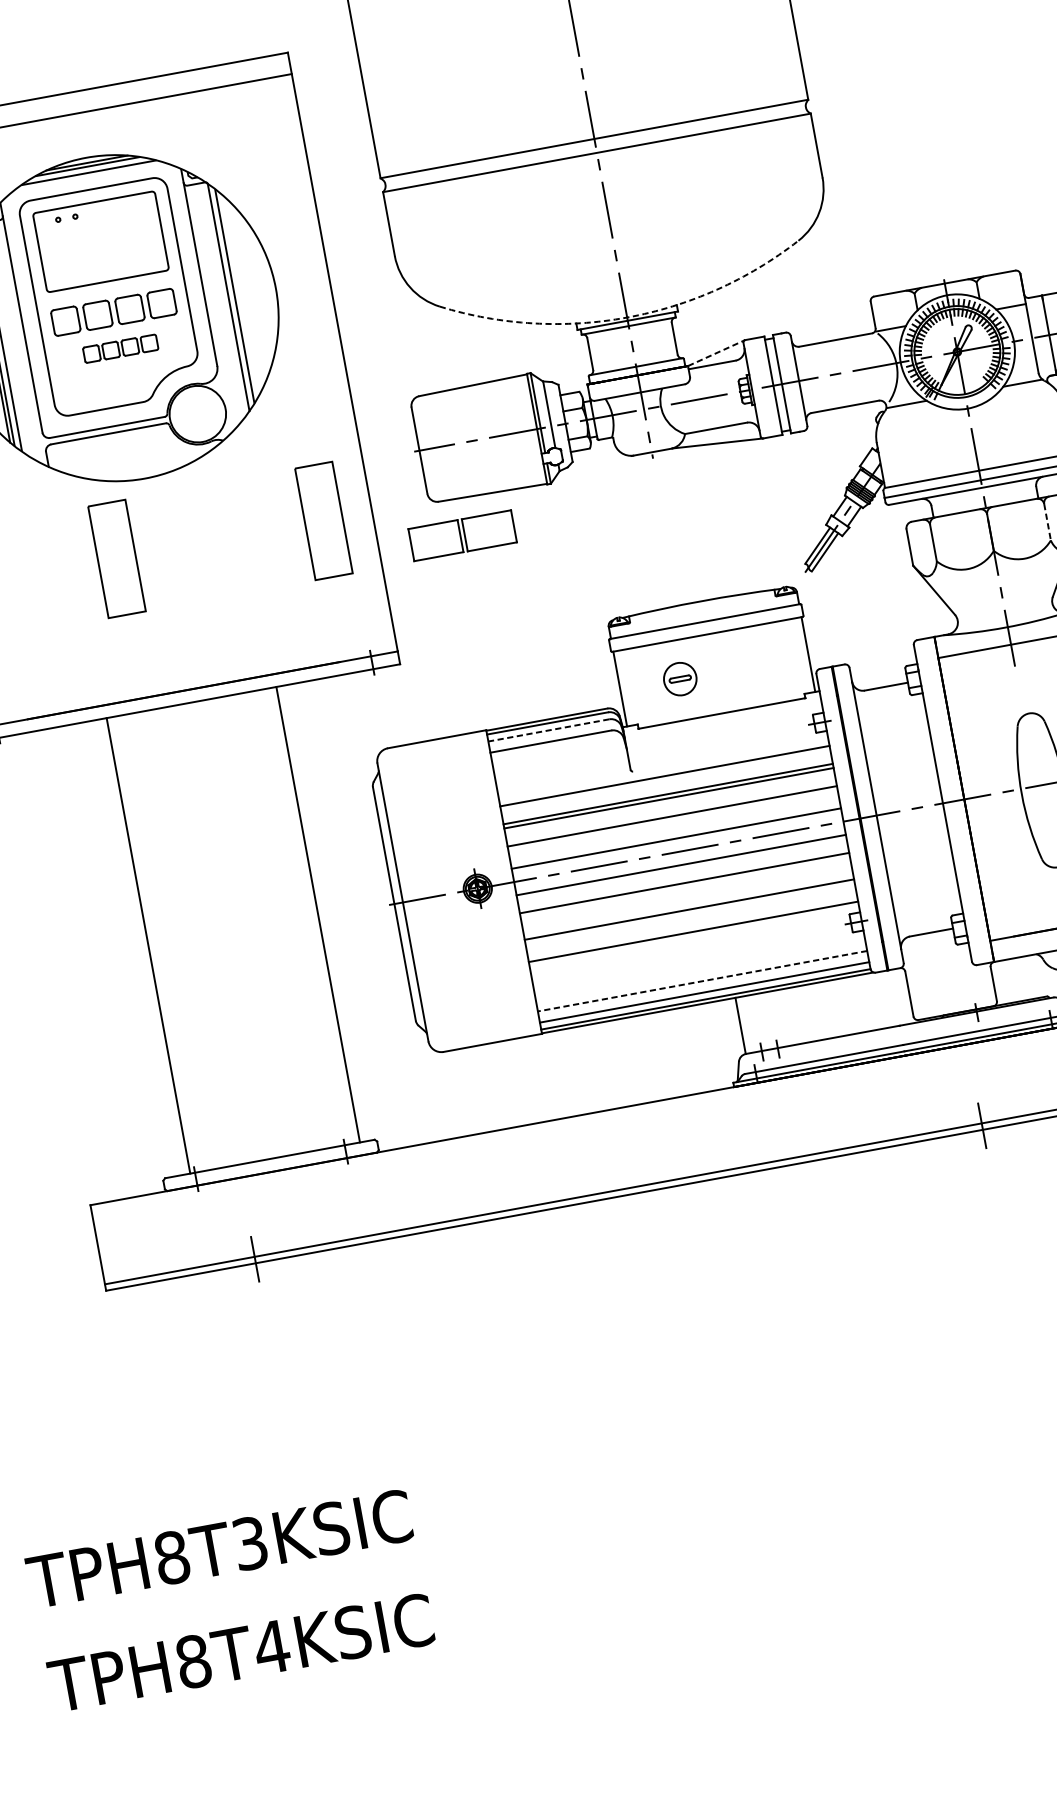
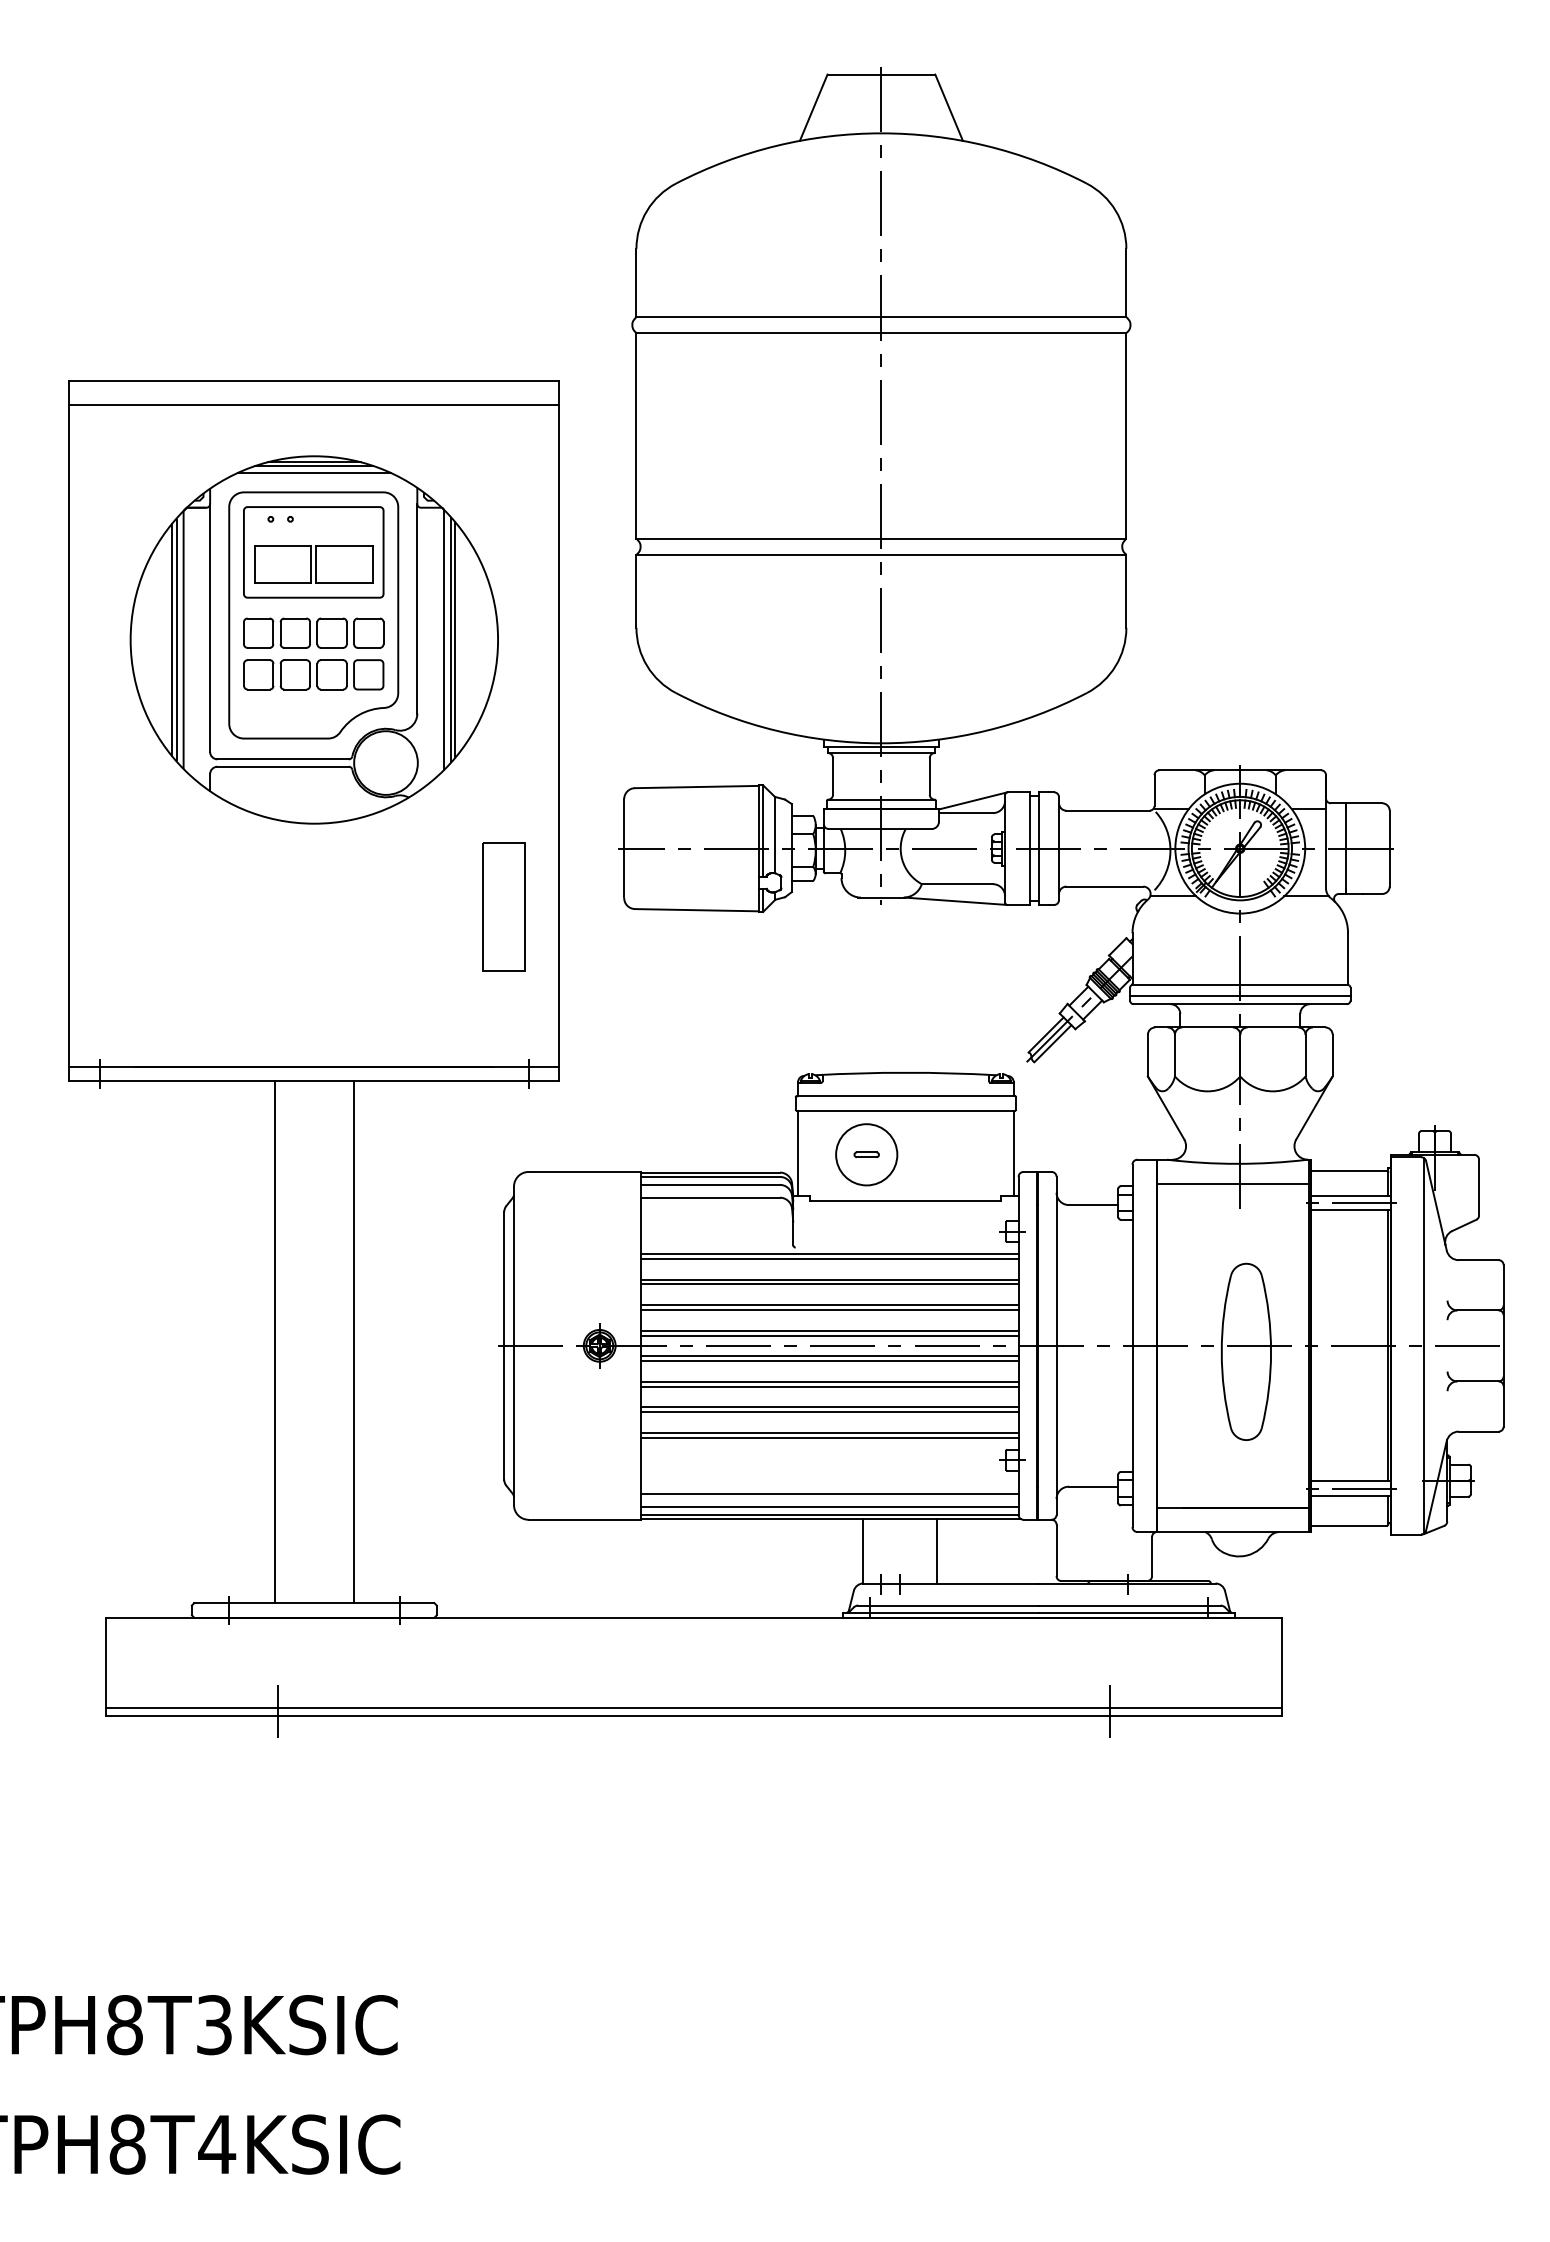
line: (238, 295) -> (455, 639), added
arc: (627, 317) -> (881, 743), dashed -> solid
part: (120, 348) -> (313, 674), size x1.67
line: (716, 352) -> (973, 800), dashed -> solid
line: (1047, 522) -> (1305, 1055), dashed -> solid
part: (462, 535) -> (313, 564), moved
part: (116, 558) -> (266, 906), removed
circle: (680, 678) -> (866, 1154), size x1.67
line: (548, 730) -> (710, 1184), dashed -> solid
line: (663, 772) -> (829, 1254), added
line: (672, 821) -> (829, 1310), added
line: (676, 842) -> (829, 1335), added
line: (680, 861) -> (829, 1356), added
line: (684, 887) -> (829, 1386), added
line: (688, 905) -> (829, 1407), added
line: (318, 914) -> (353, 1342), moved
line: (692, 927) -> (829, 1432), added
line: (148, 946) -> (275, 1342), moved
line: (702, 981) -> (829, 1494), dashed -> solid
line: (804, 1014) -> (936, 1551), added

